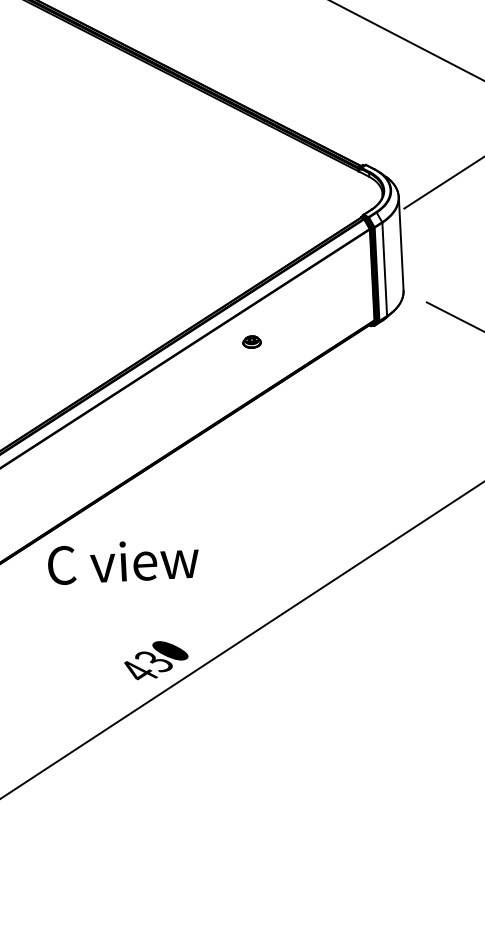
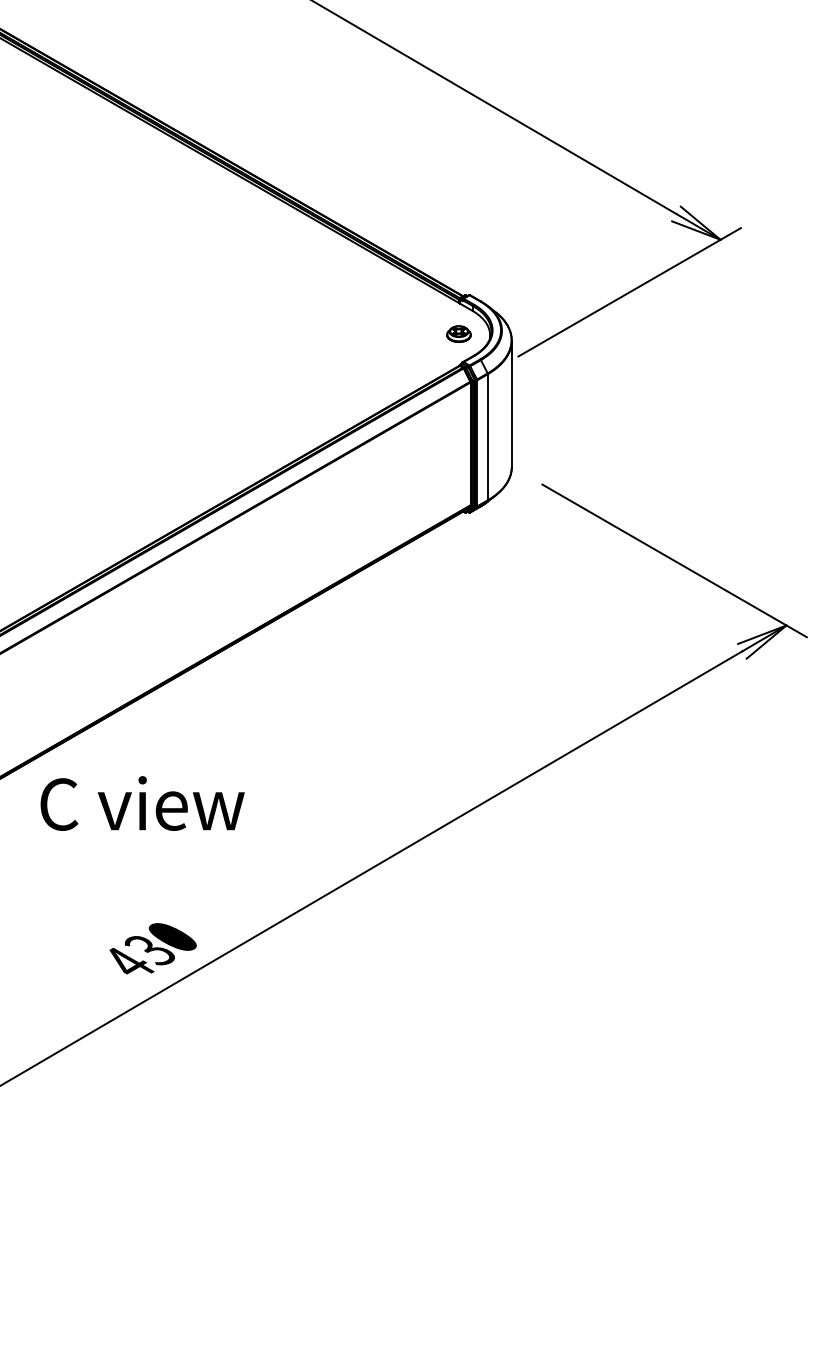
part: (251, 341) -> (458, 333), moved
text: (123, 561) -> (142, 803), moved

